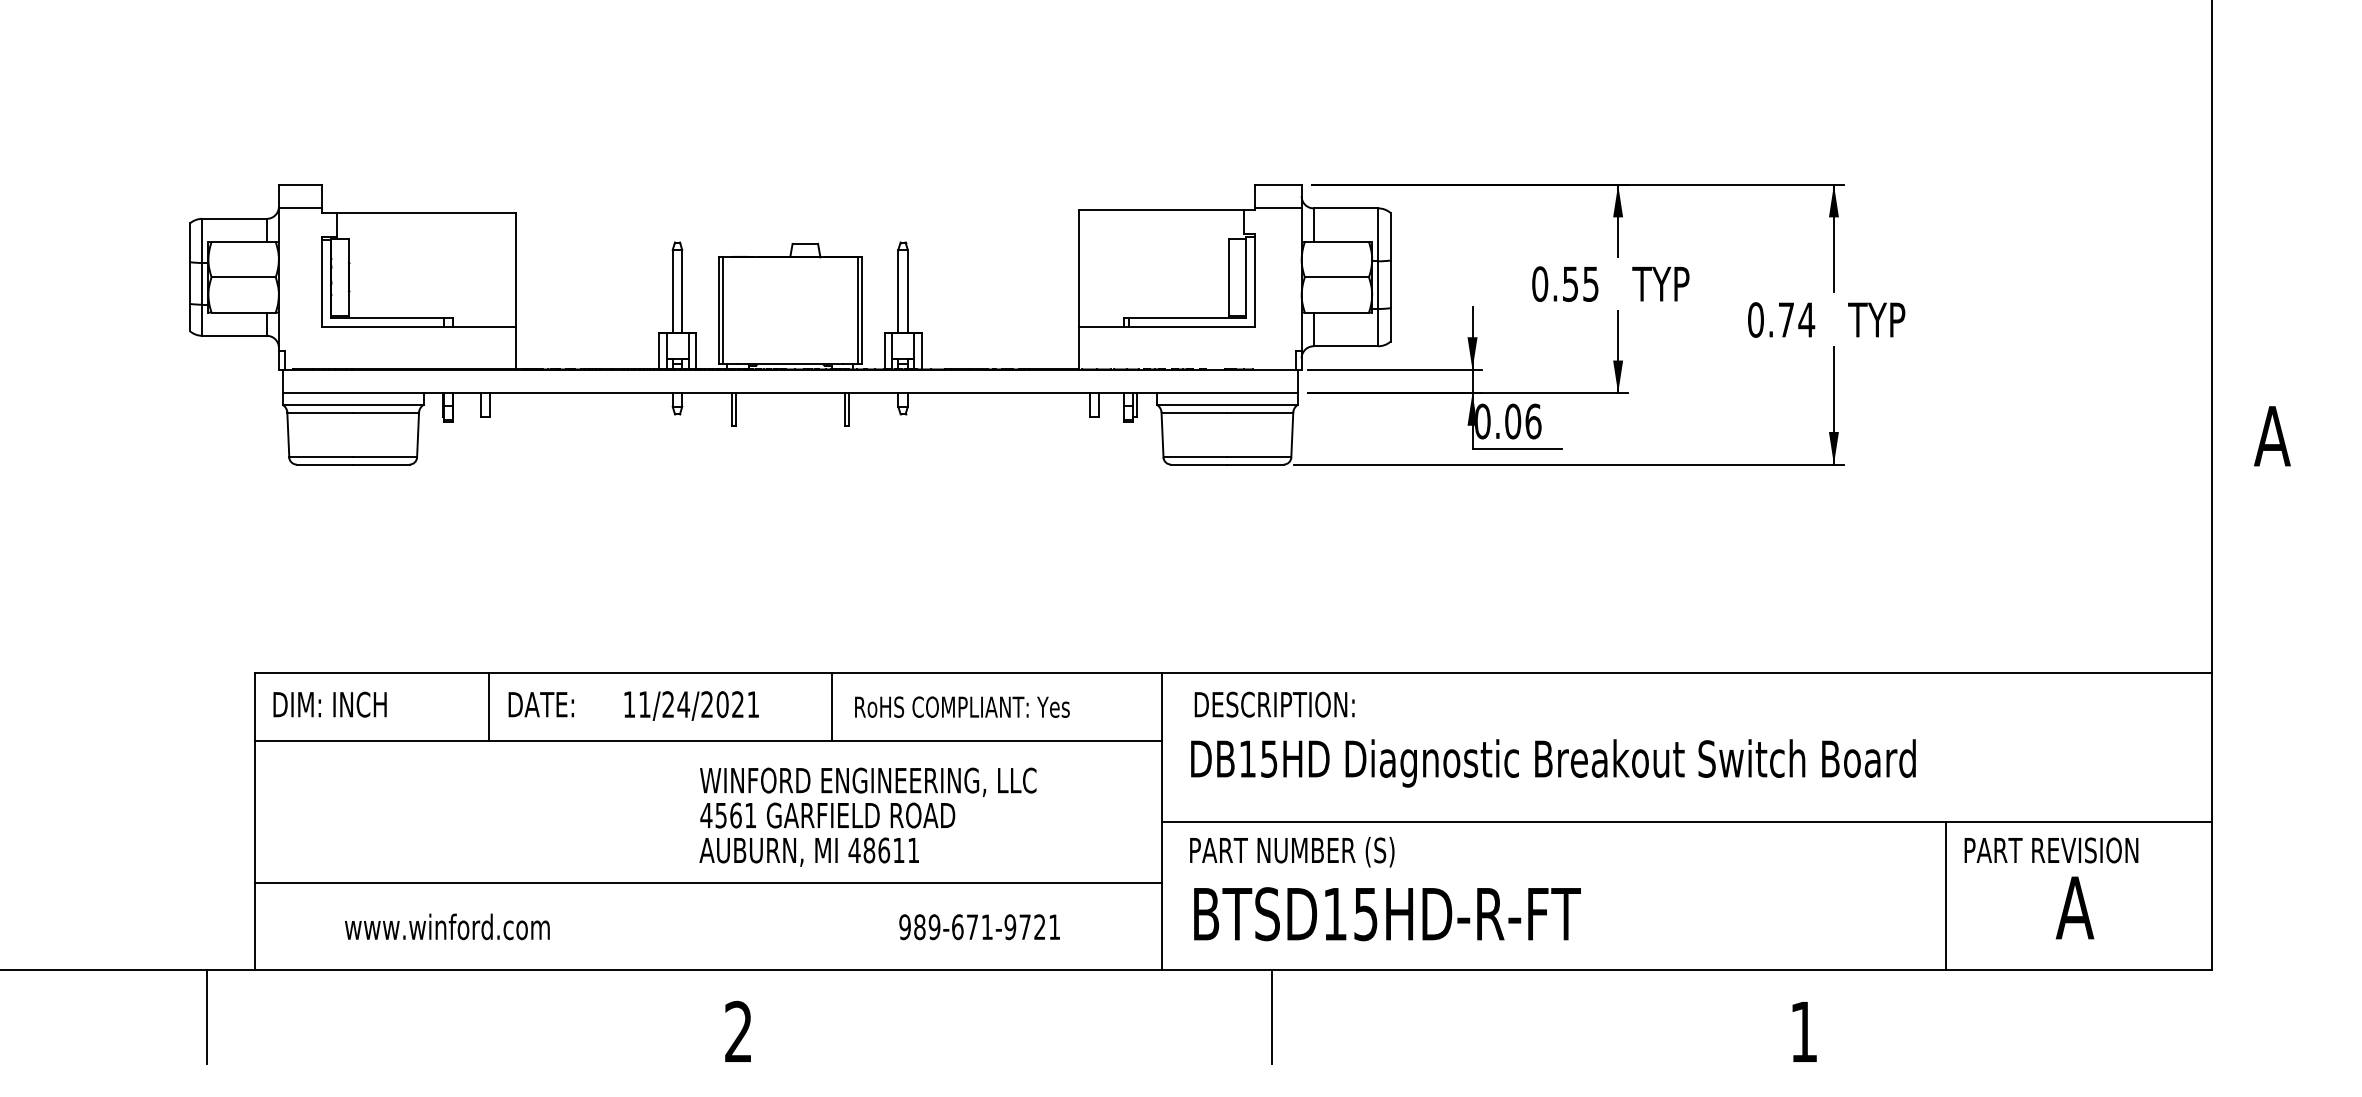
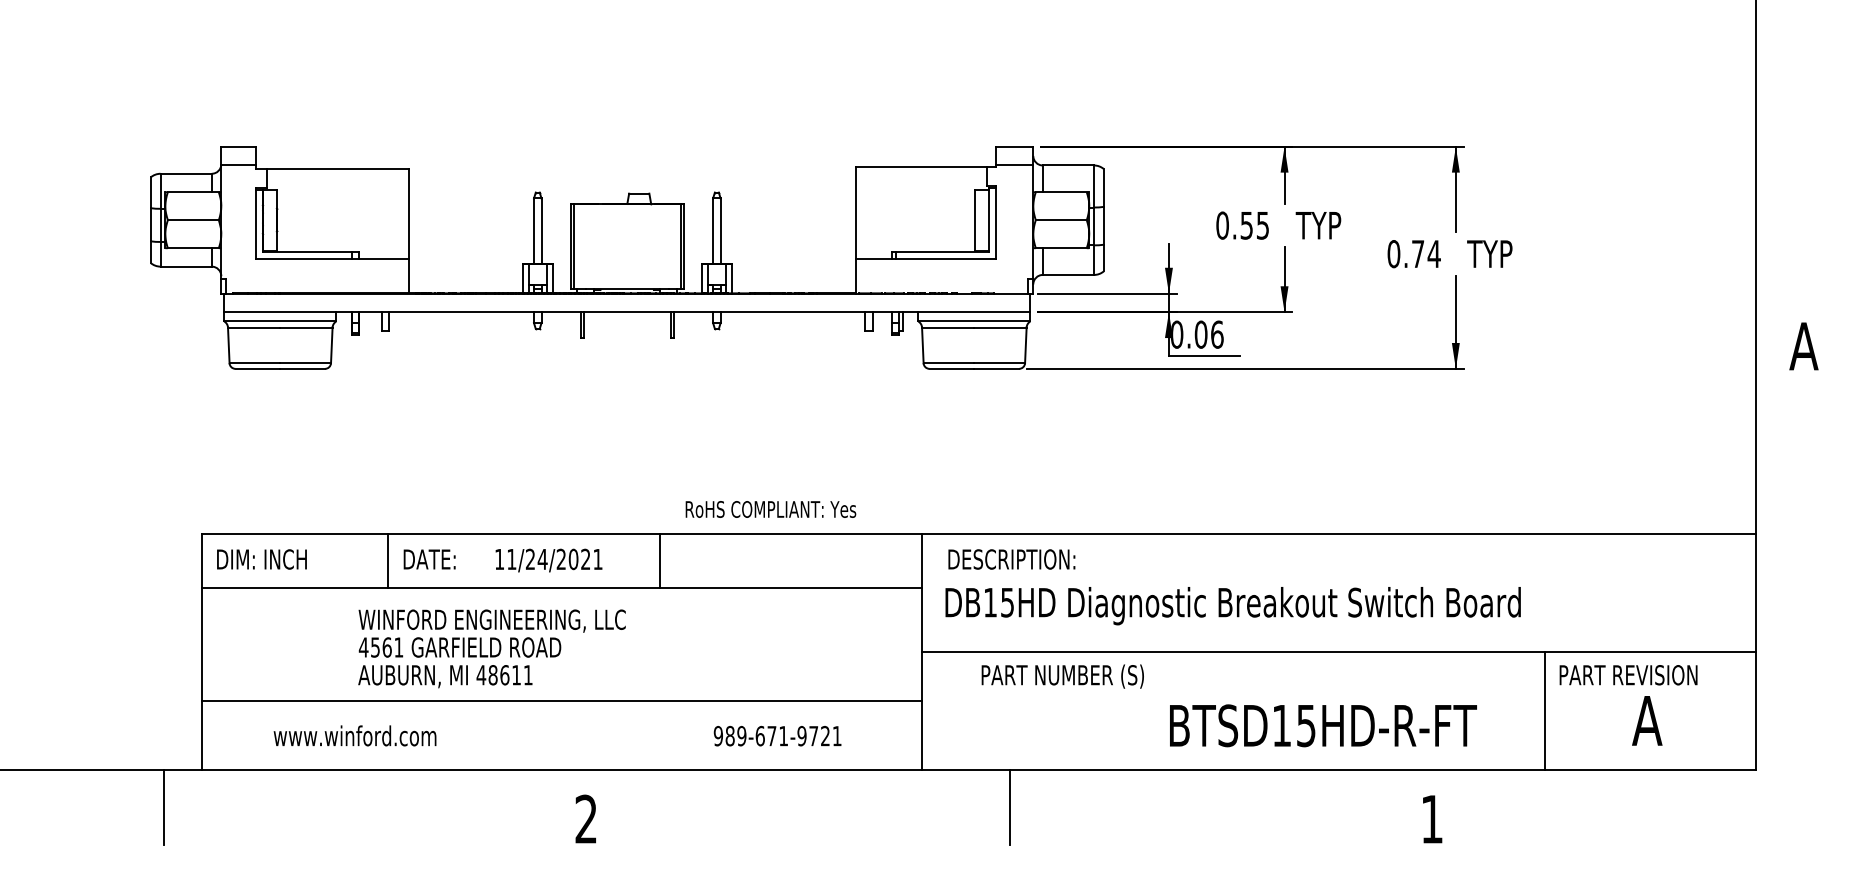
text: (961, 707) -> (770, 509), moved
text: (867, 816) -> (491, 648), moved
text: (1291, 852) -> (1062, 676), moved
text: (1387, 913) -> (1323, 725), moved

